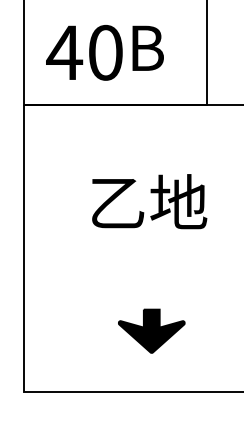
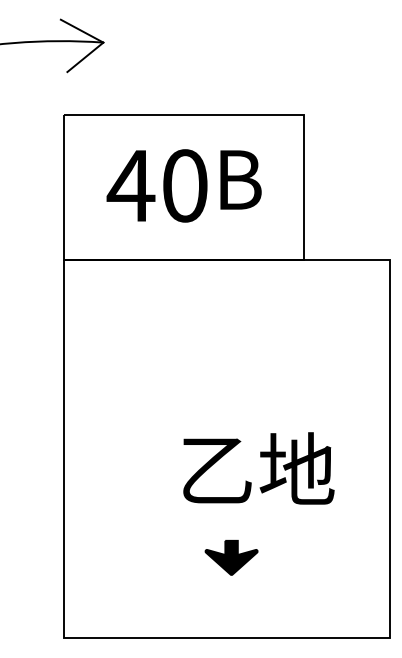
text: (104, 52) -> (183, 185), moved
text: (149, 201) -> (258, 468), moved
part: (151, 331) -> (231, 557), size x0.6

